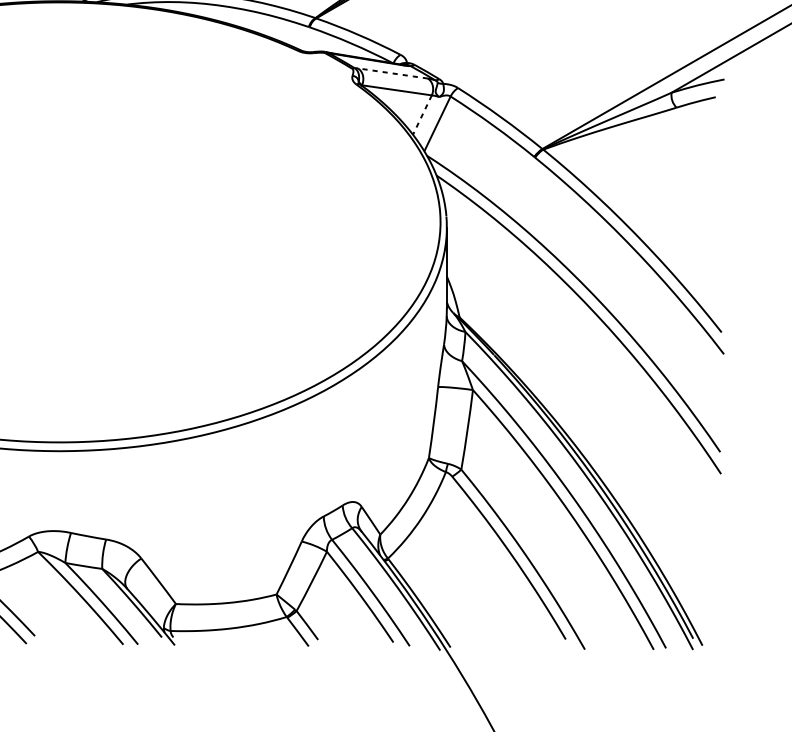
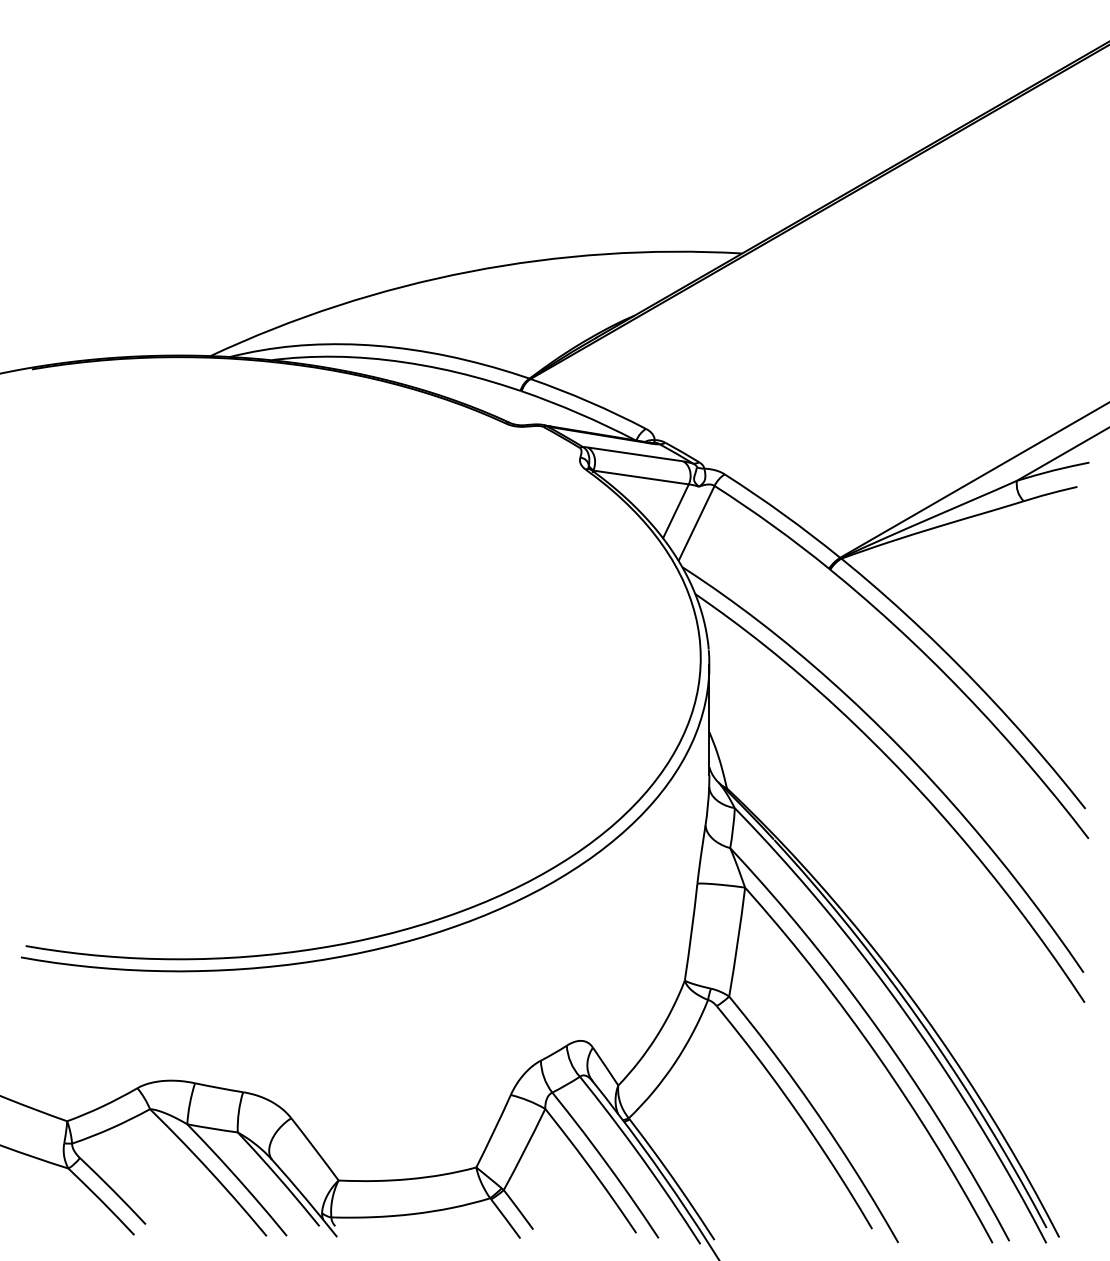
line: (392, 73) -> (635, 454), dashed -> solid
line: (422, 115) -> (675, 511), dashed -> solid

